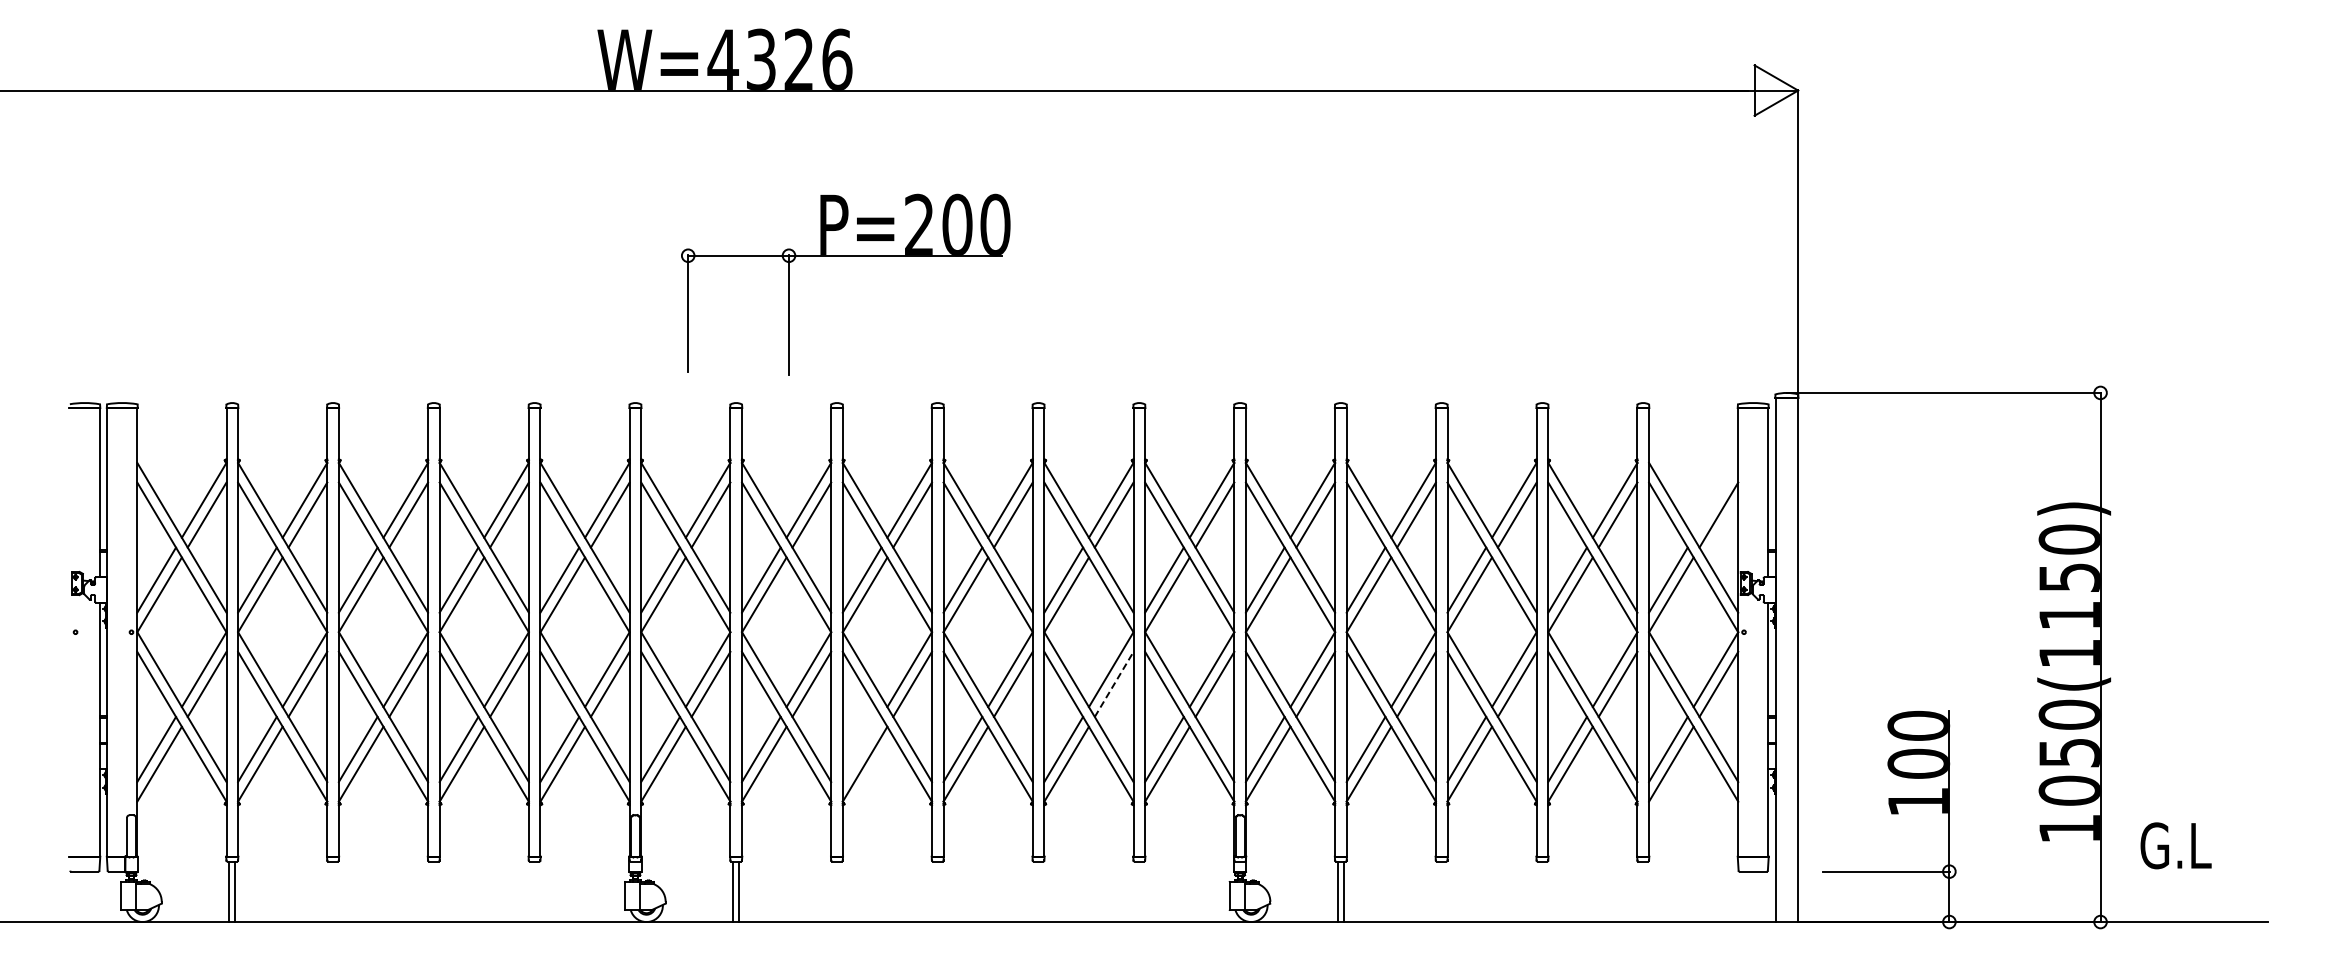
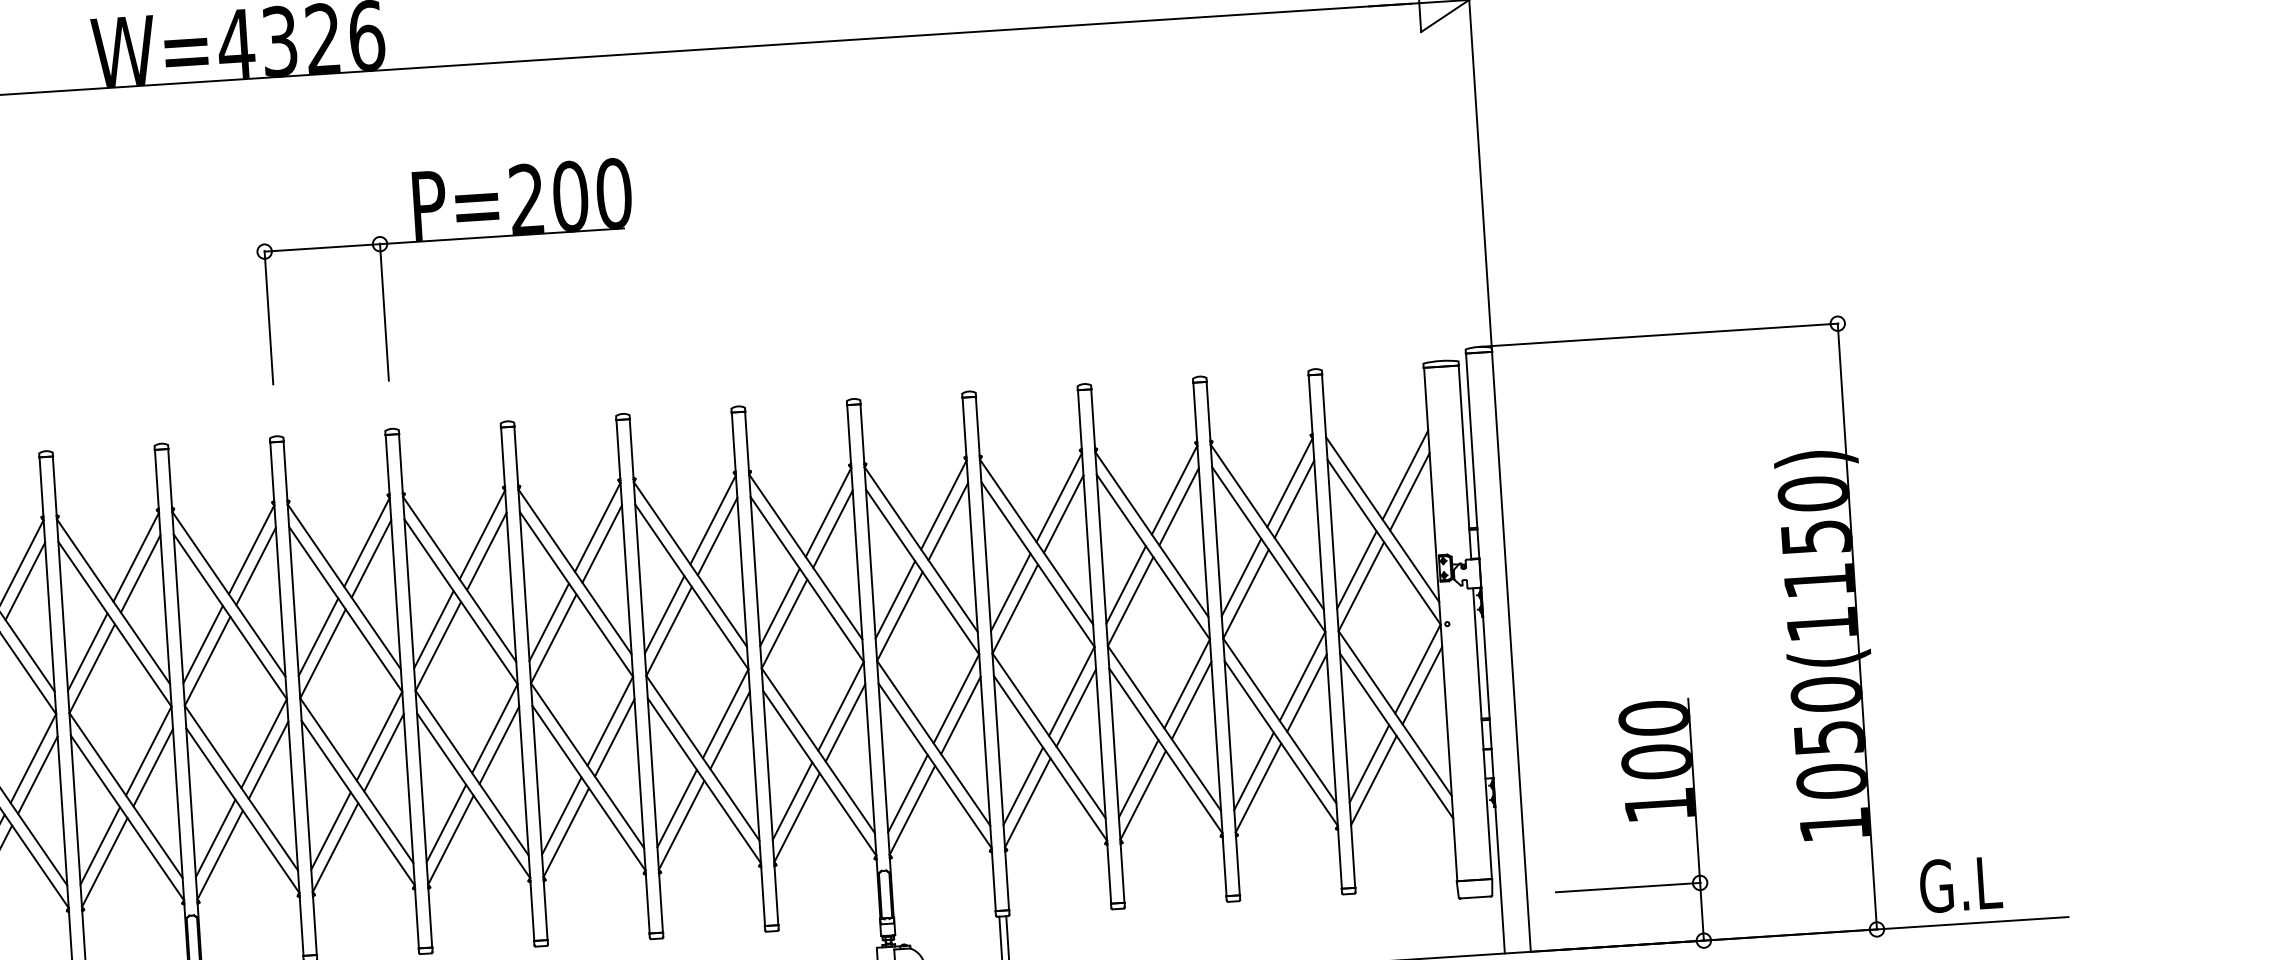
part: (845, 256) -> (444, 240), moved
line: (1715, 499) -> (1404, 474), added
line: (1114, 684) -> (730, 730), dashed -> solid
line: (861, 749) -> (445, 823), added
text: (2175, 845) -> (1960, 884), moved

